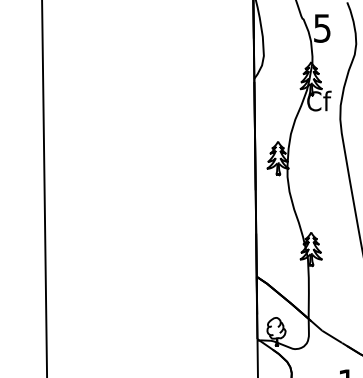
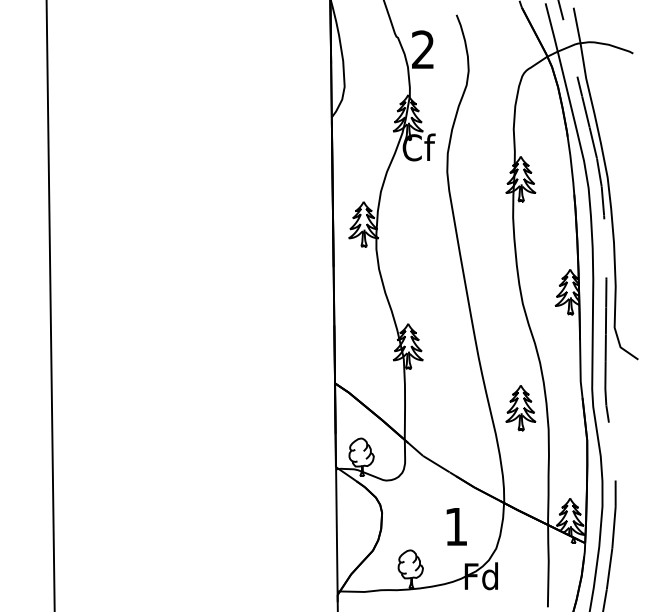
text: (321, 28) -> (422, 49), 5 -> 2

